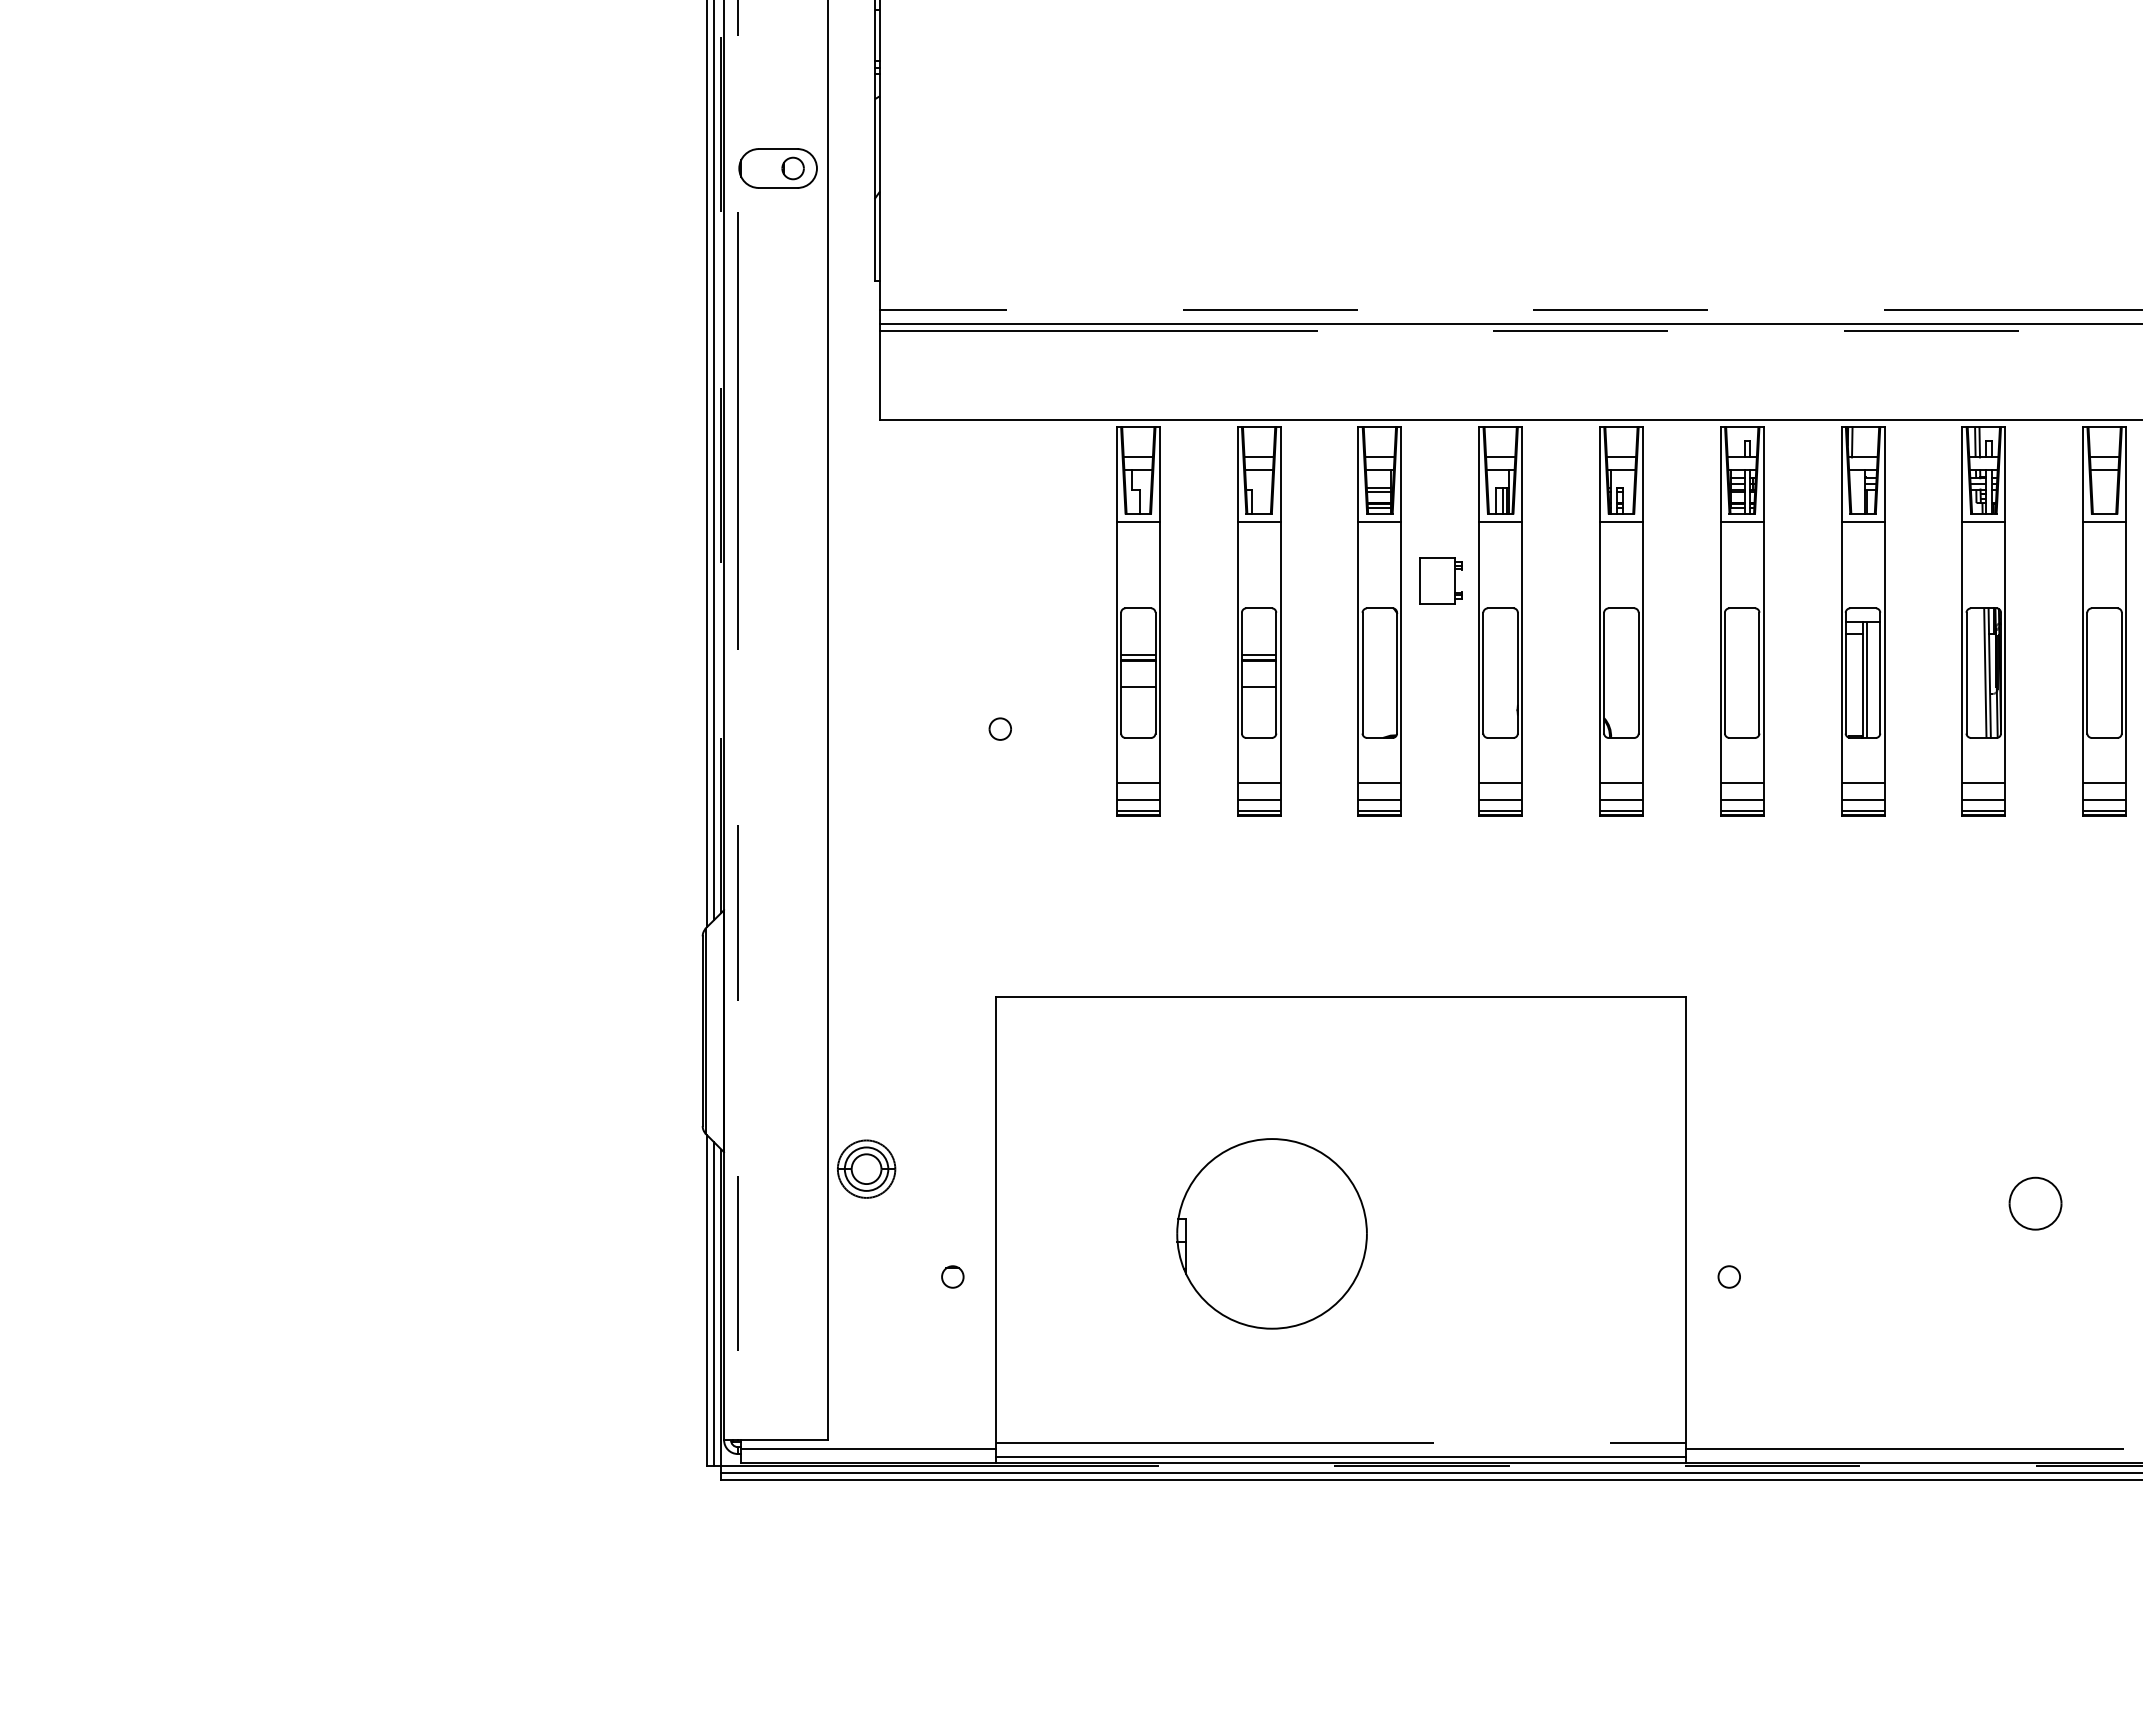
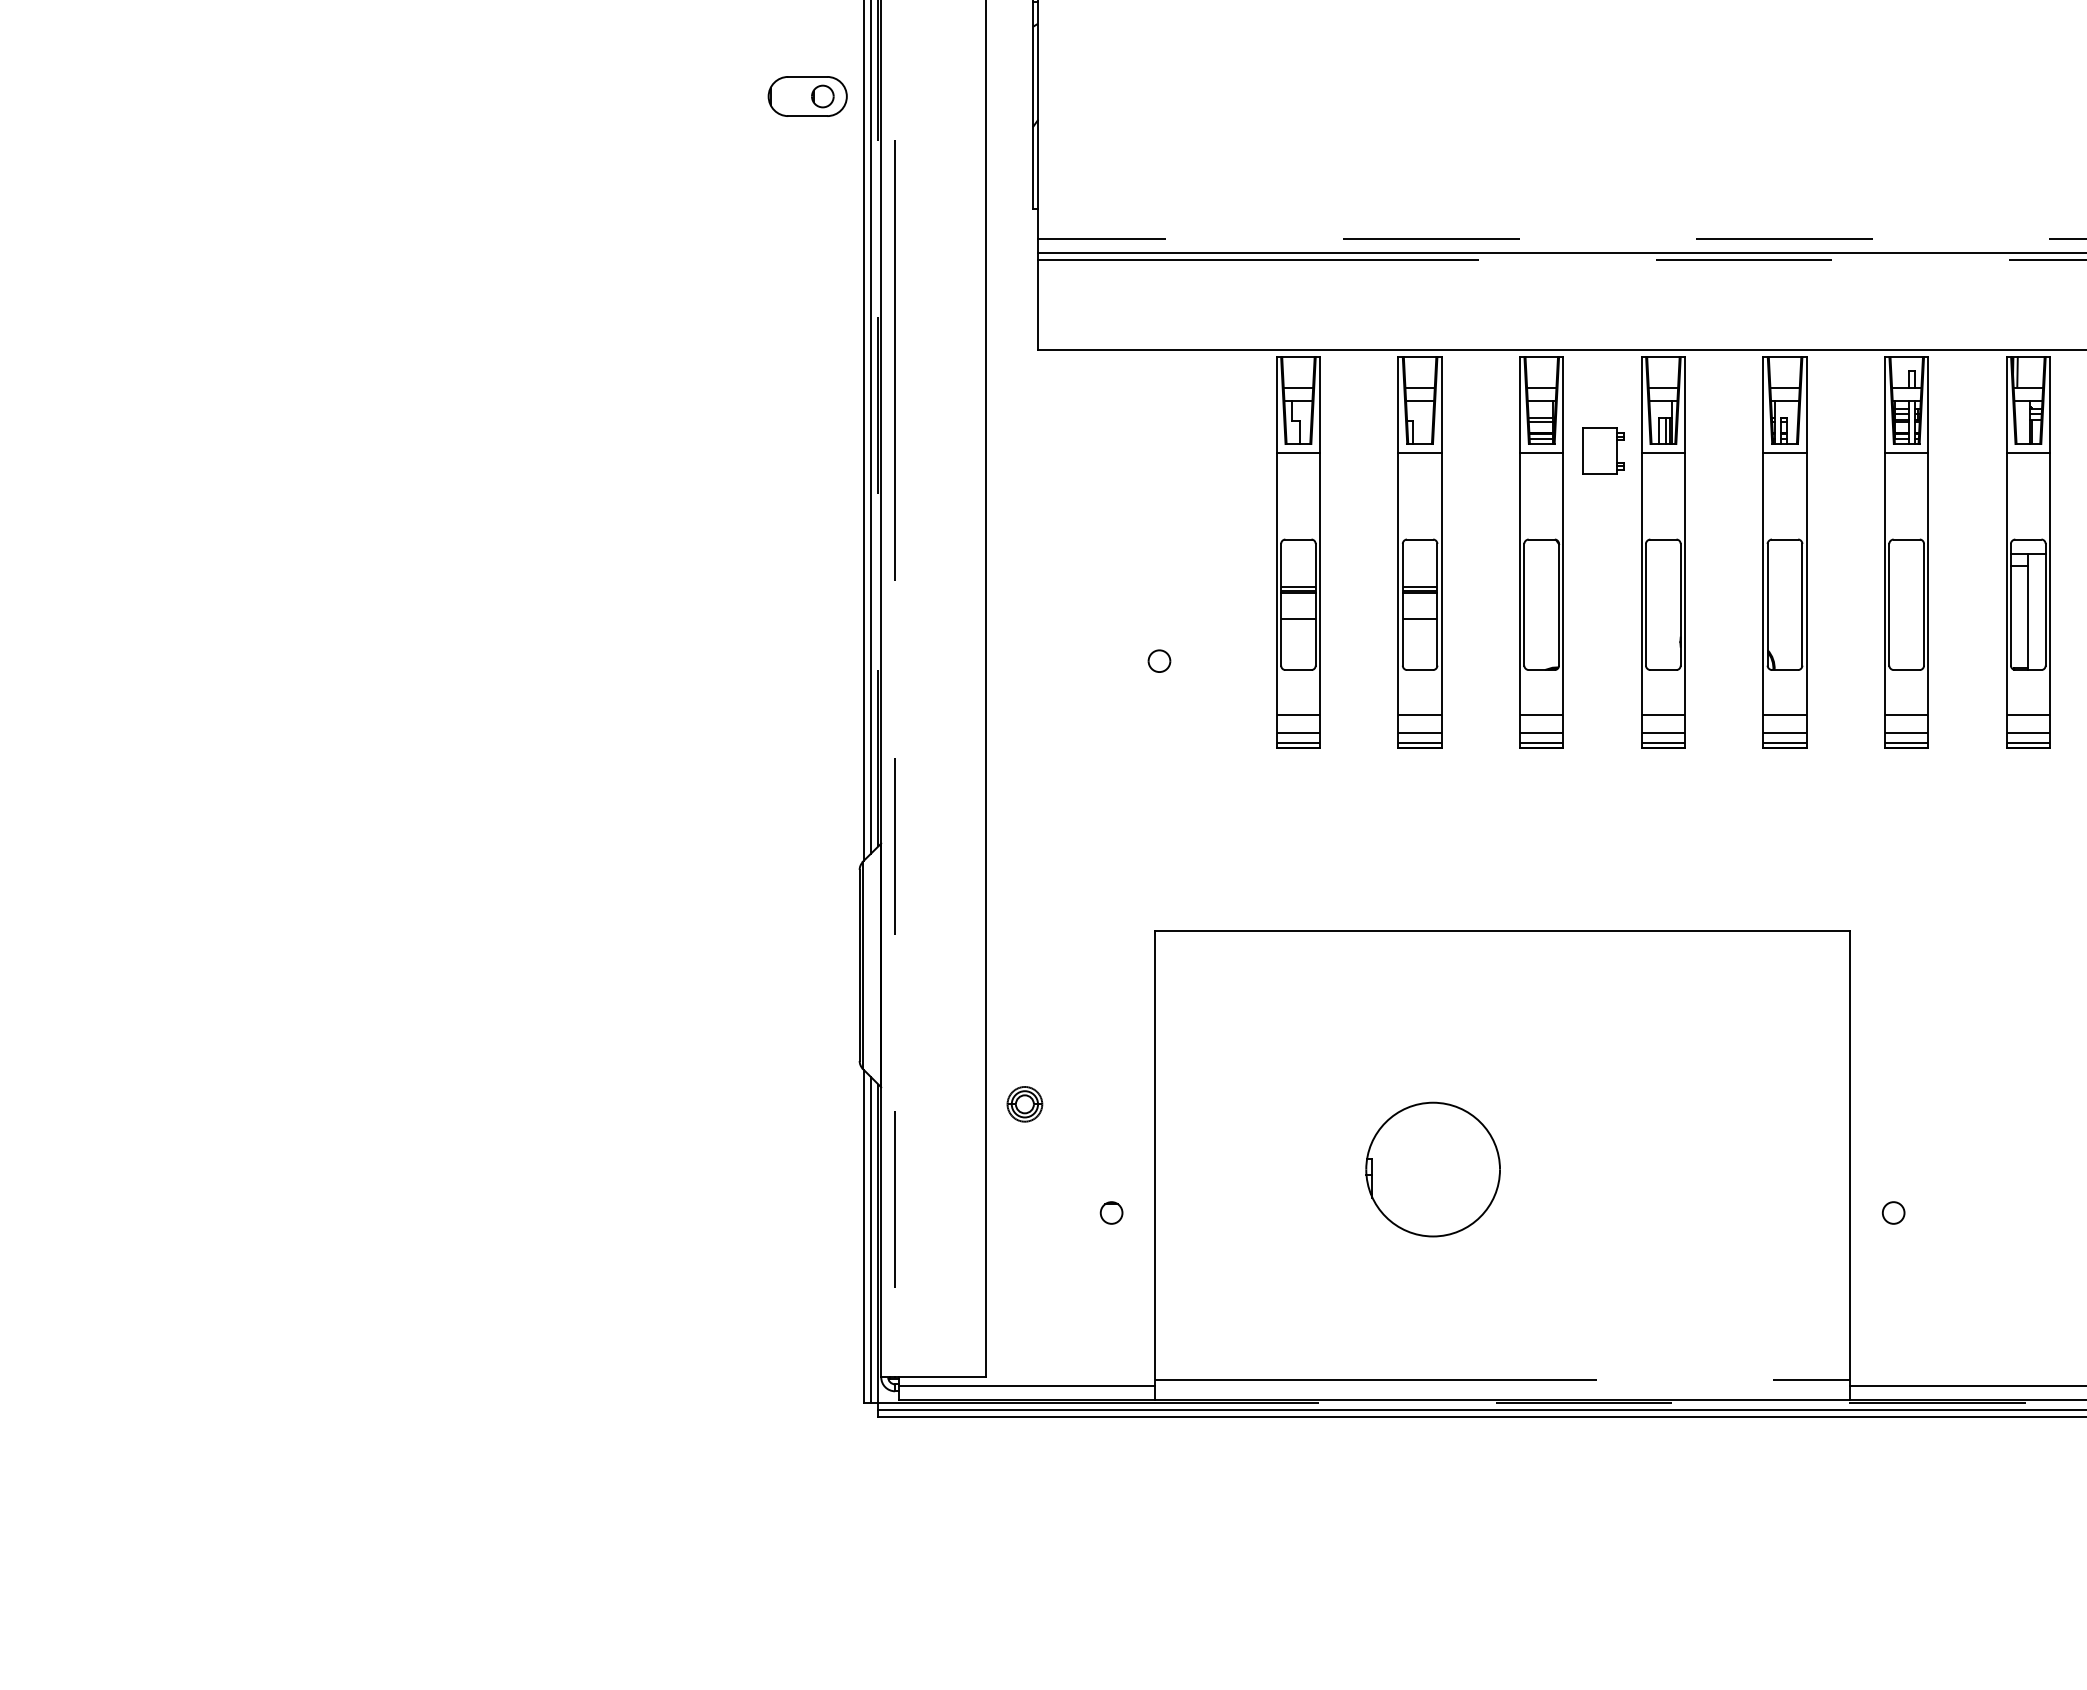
part: (777, 168) -> (807, 96), moved
part: (1440, 580) -> (1602, 451), moved
line: (1866, 679) -> (2031, 611), removed
part: (866, 1168) -> (1024, 1103), size x0.6
part: (1271, 1233) -> (1432, 1169), size x0.7
line: (1340, 1456) -> (1502, 1393), removed

